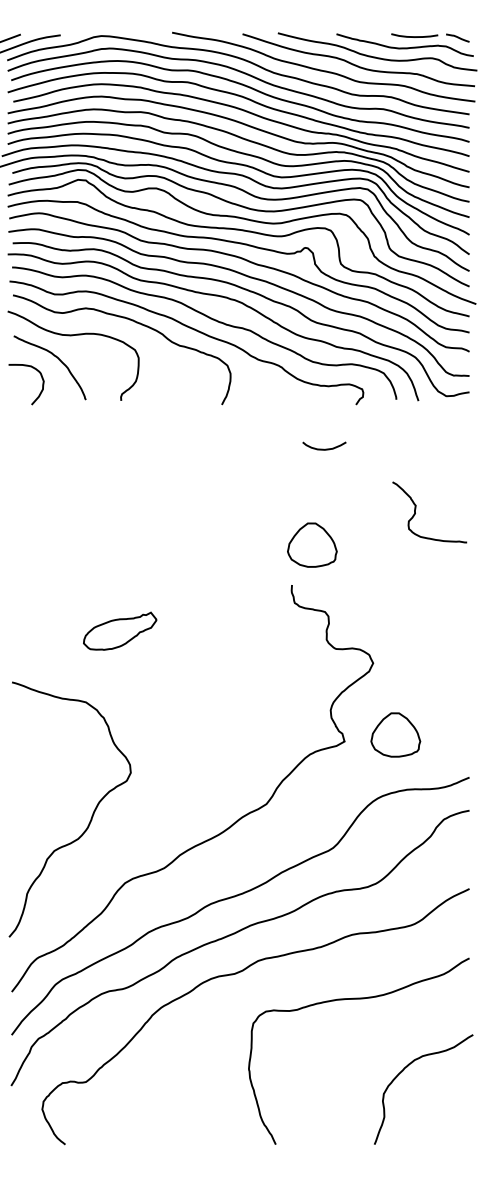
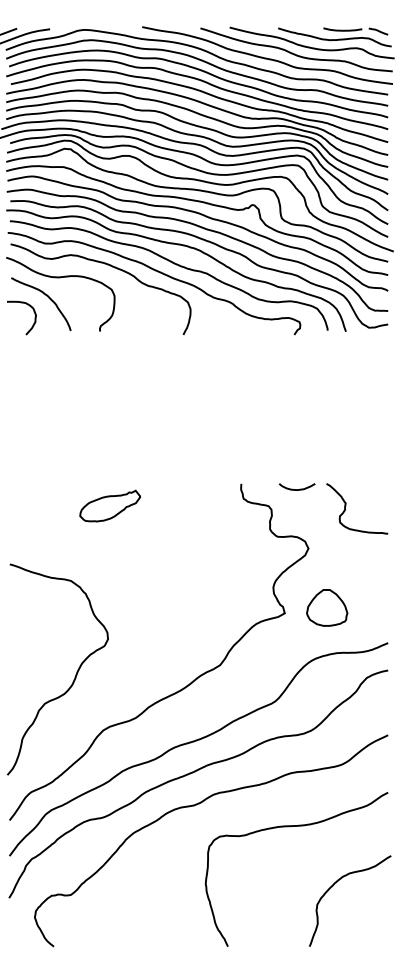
curve: (327, 447) -> (299, 488), moved
curve: (416, 513) -> (346, 509), moved
part: (312, 544) -> (258, 450), removed
part: (119, 630) -> (109, 505), moved

